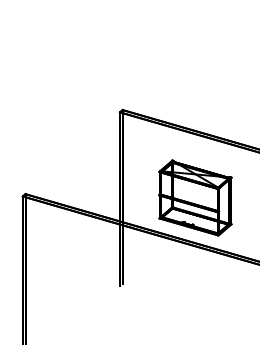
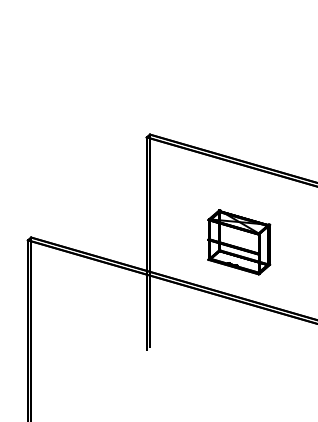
part: (195, 198) -> (239, 242), size x0.7

